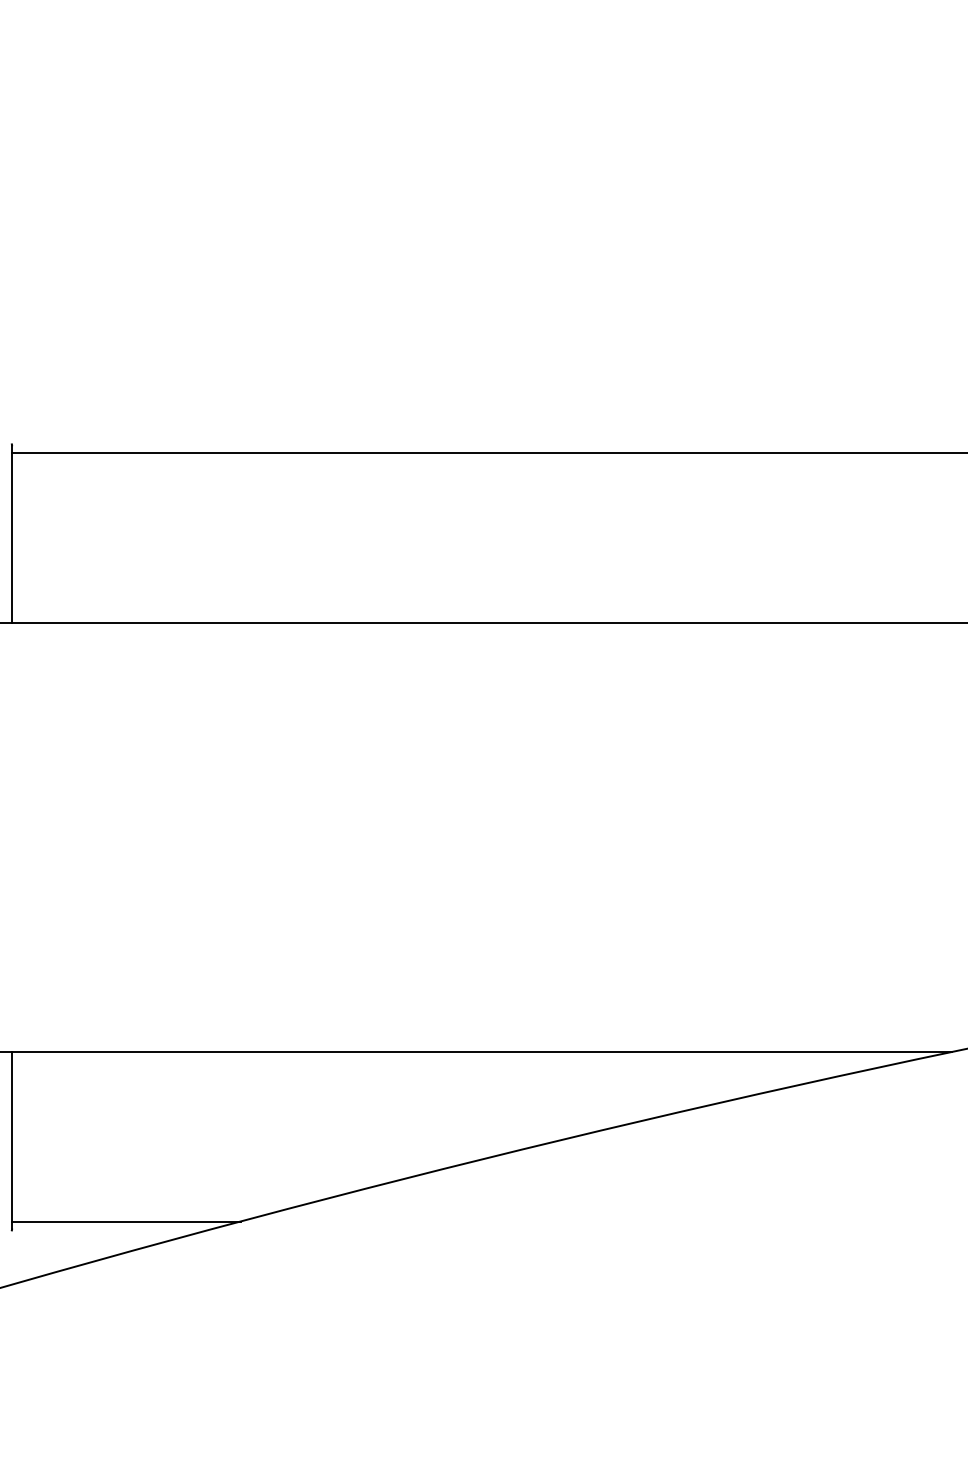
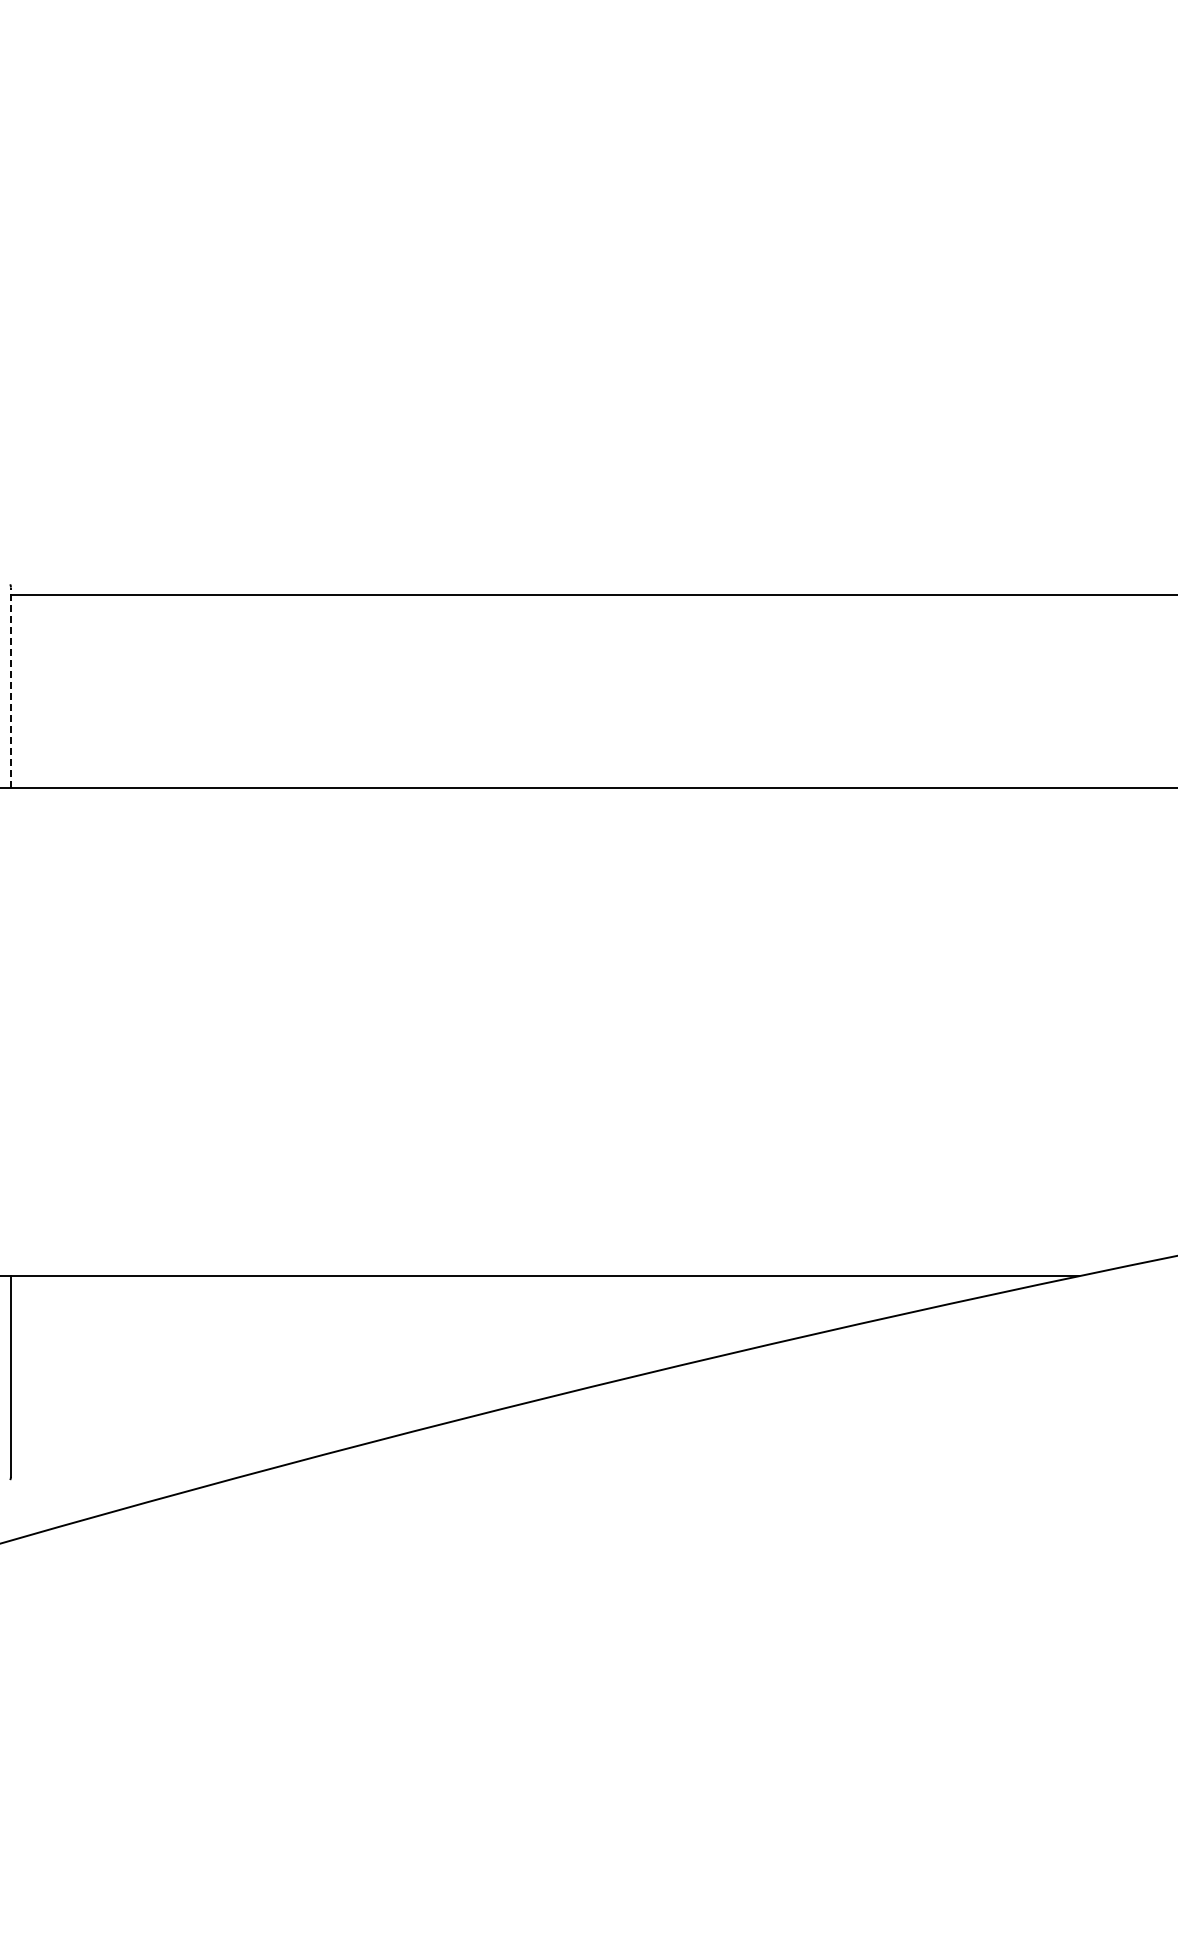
line: (11, 534) -> (10, 687), solid -> dashed
line: (126, 1221) -> (140, 1468), removed

